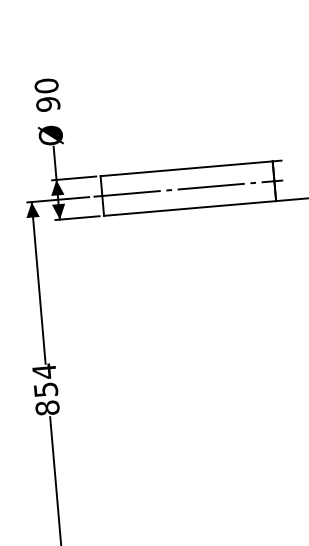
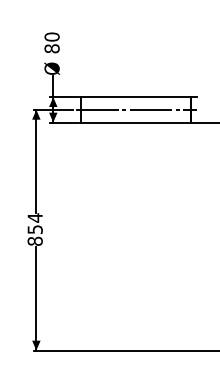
text: (47, 103) -> (51, 48), 90 -> 80

